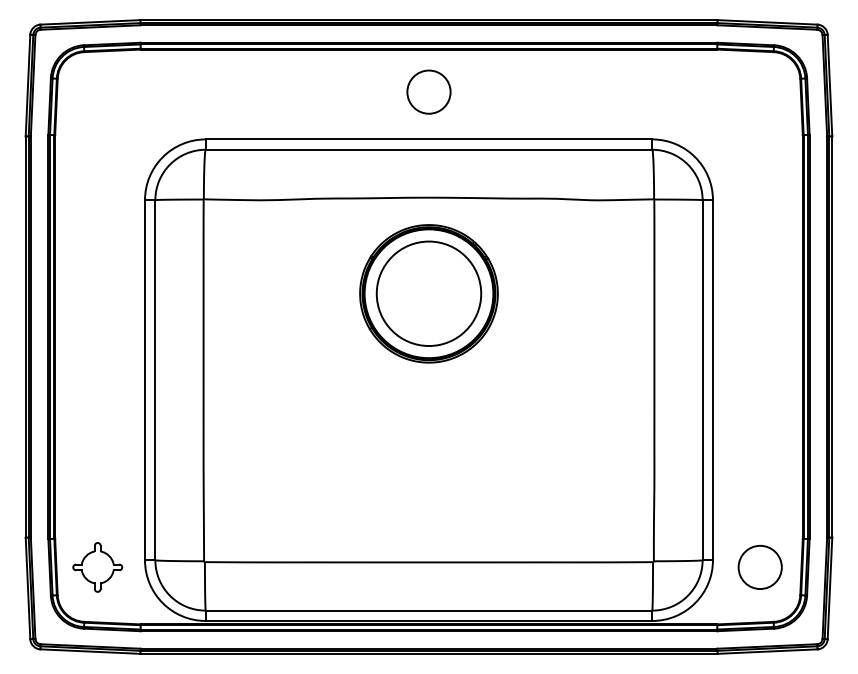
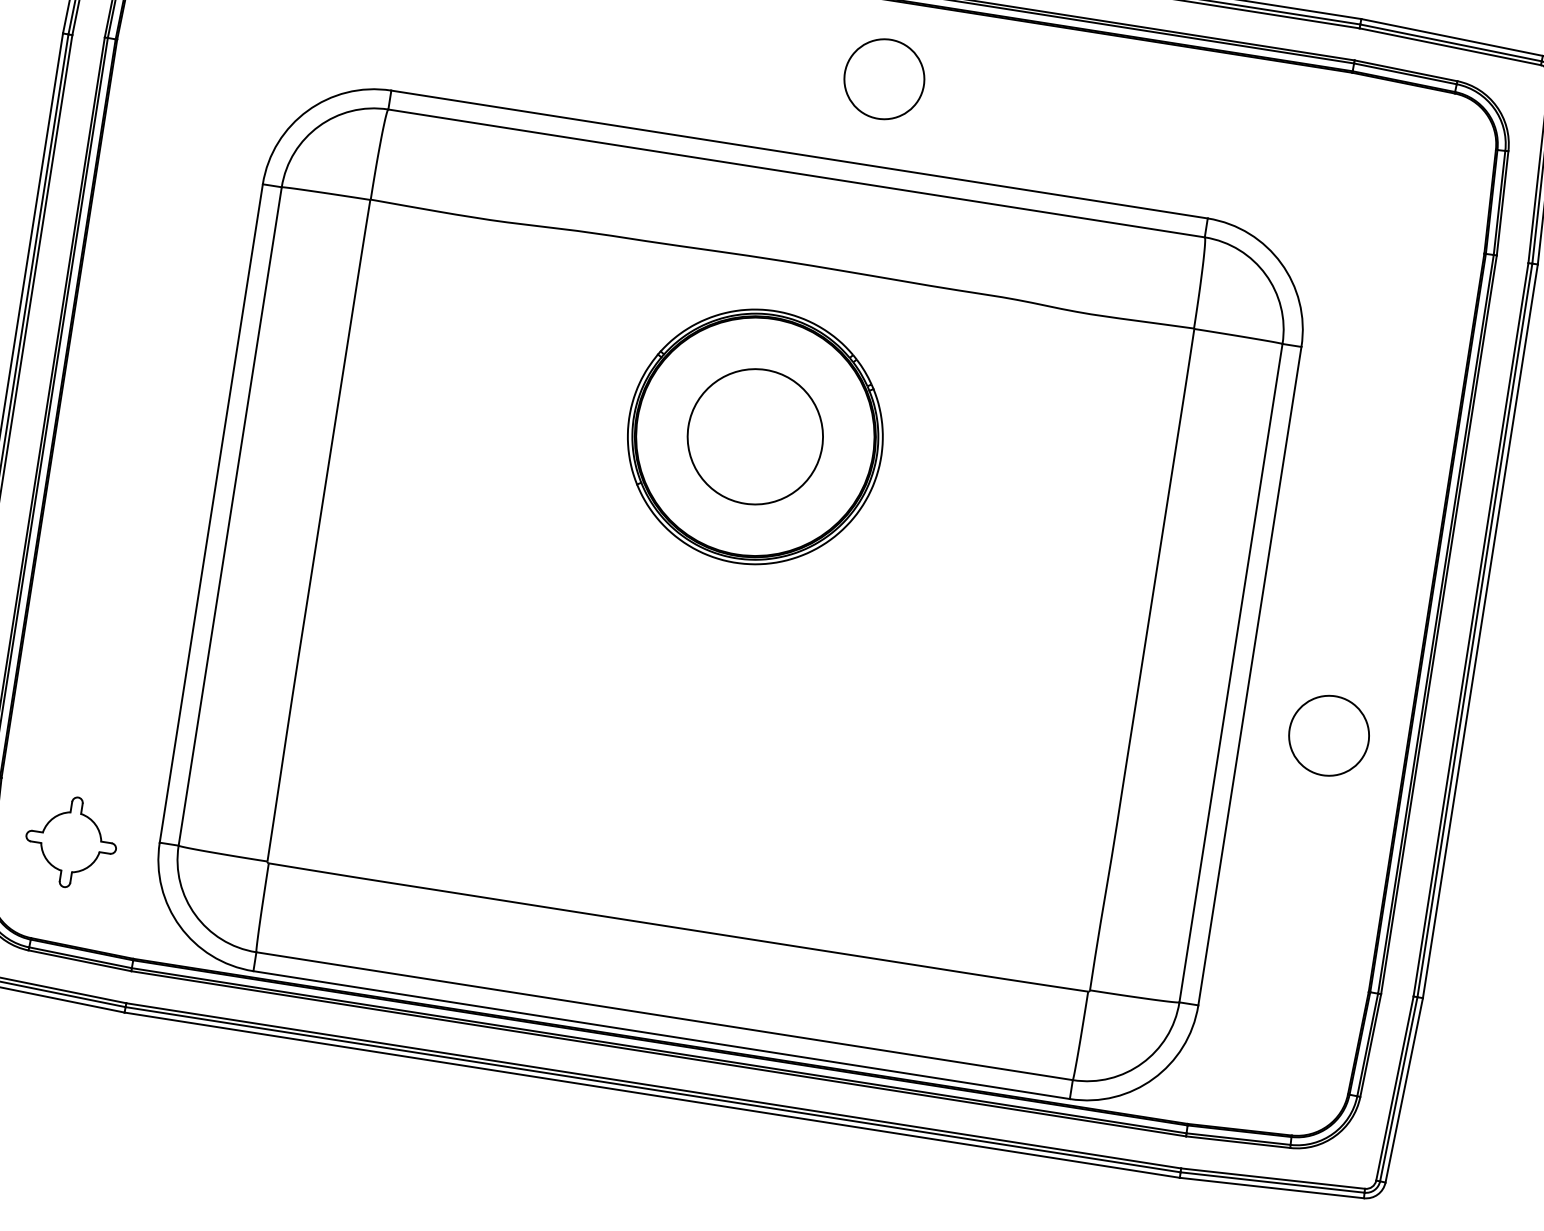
circle: (428, 91) -> (883, 77), moved
circle: (428, 293) -> (754, 436), size x0.7
circle: (759, 566) -> (1328, 733), moved

